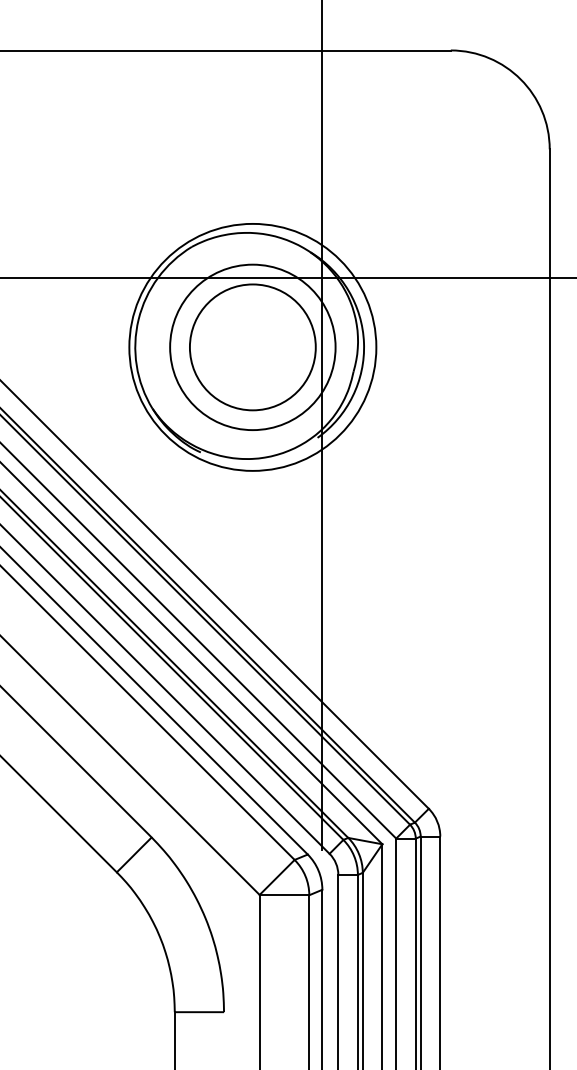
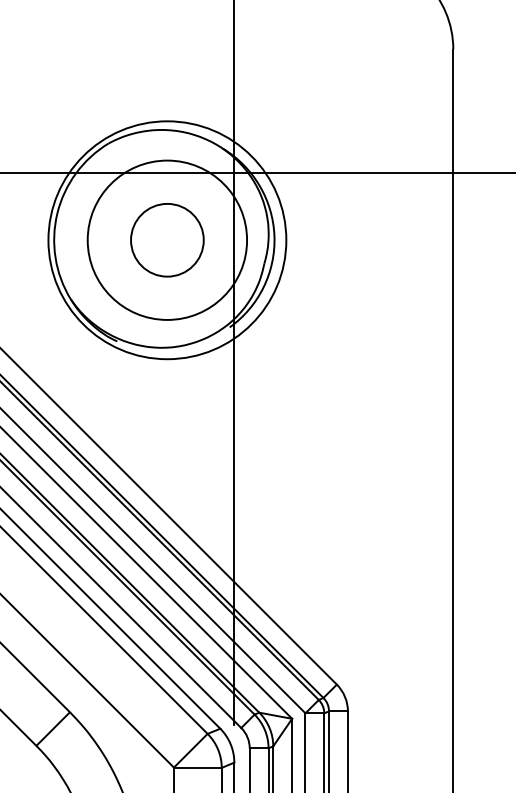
circle: (252, 347) -> (167, 240), size x0.6

